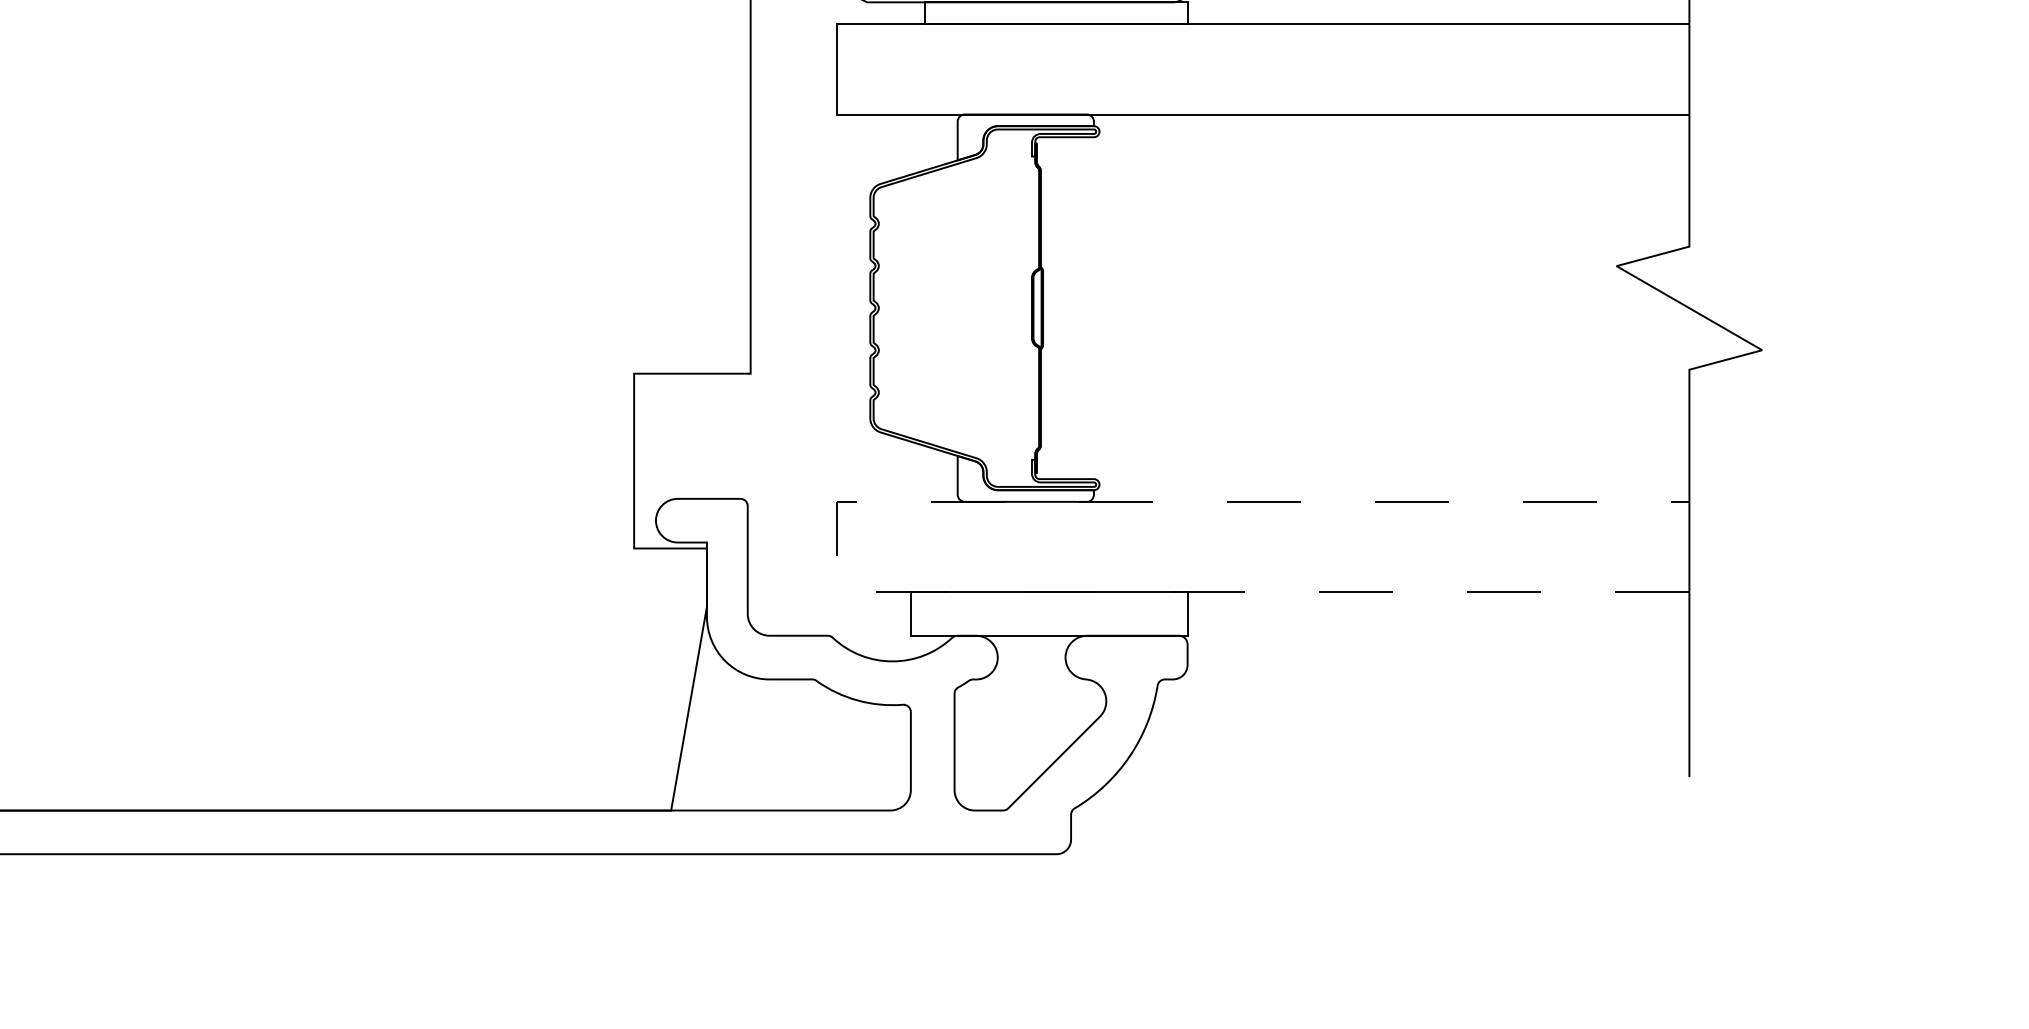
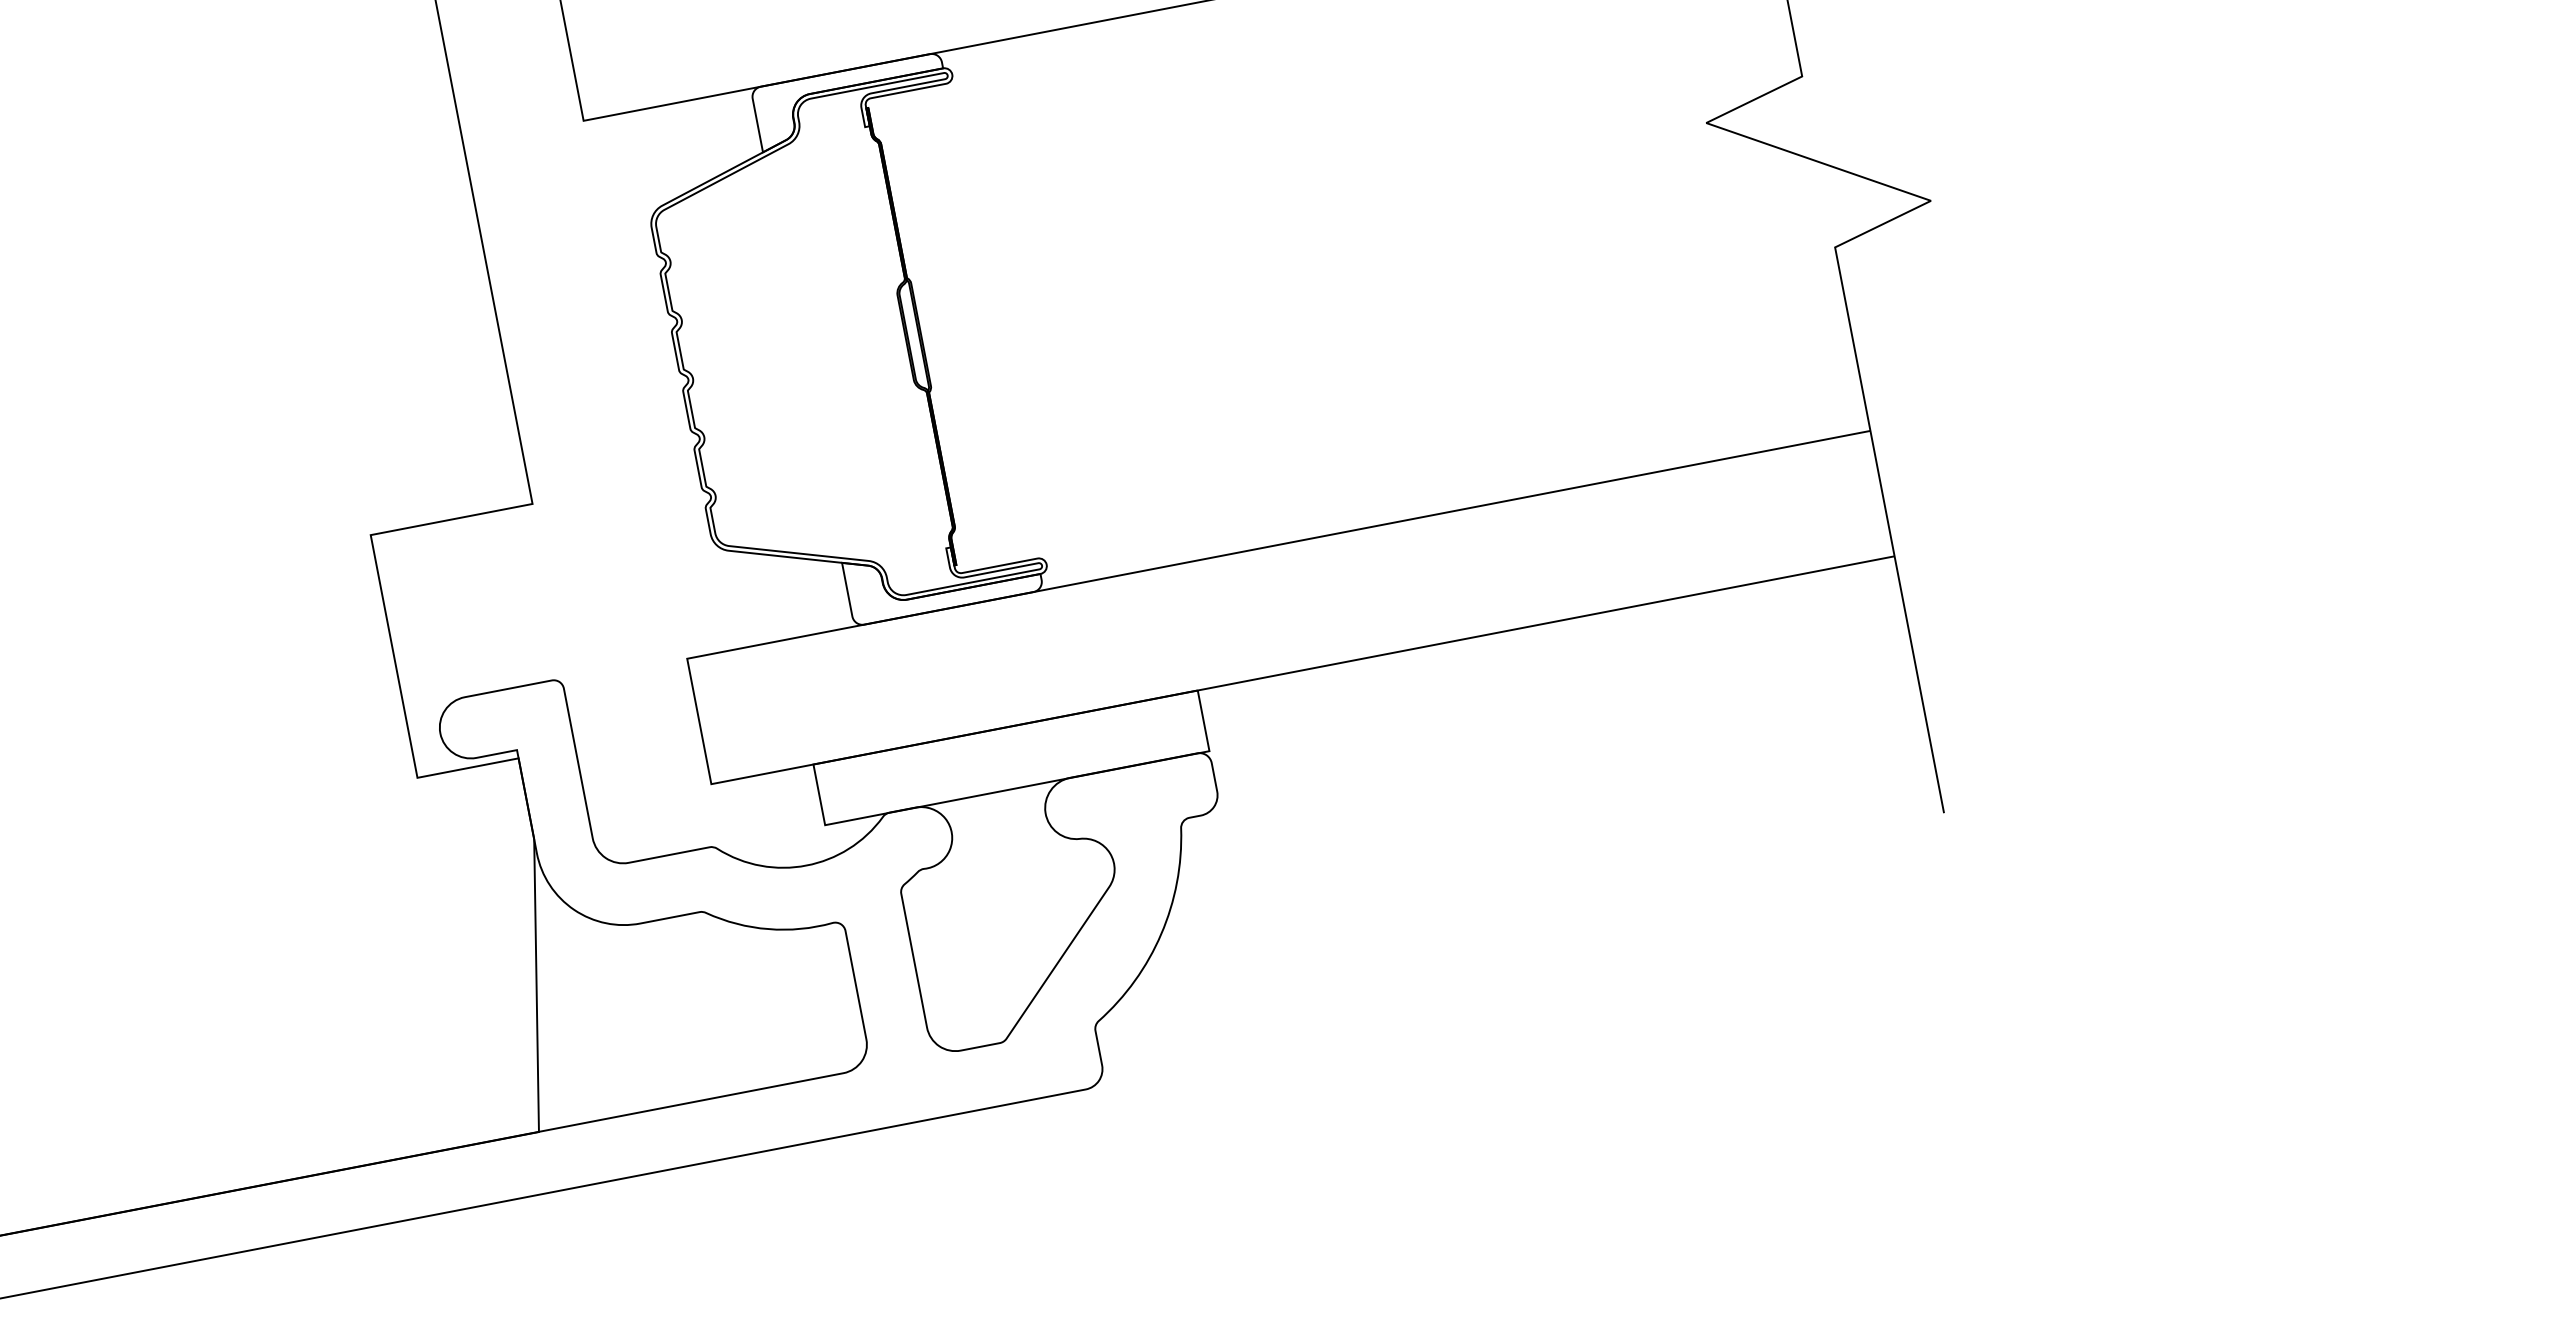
line: (837, 546) -> (699, 720), dashed -> solid

